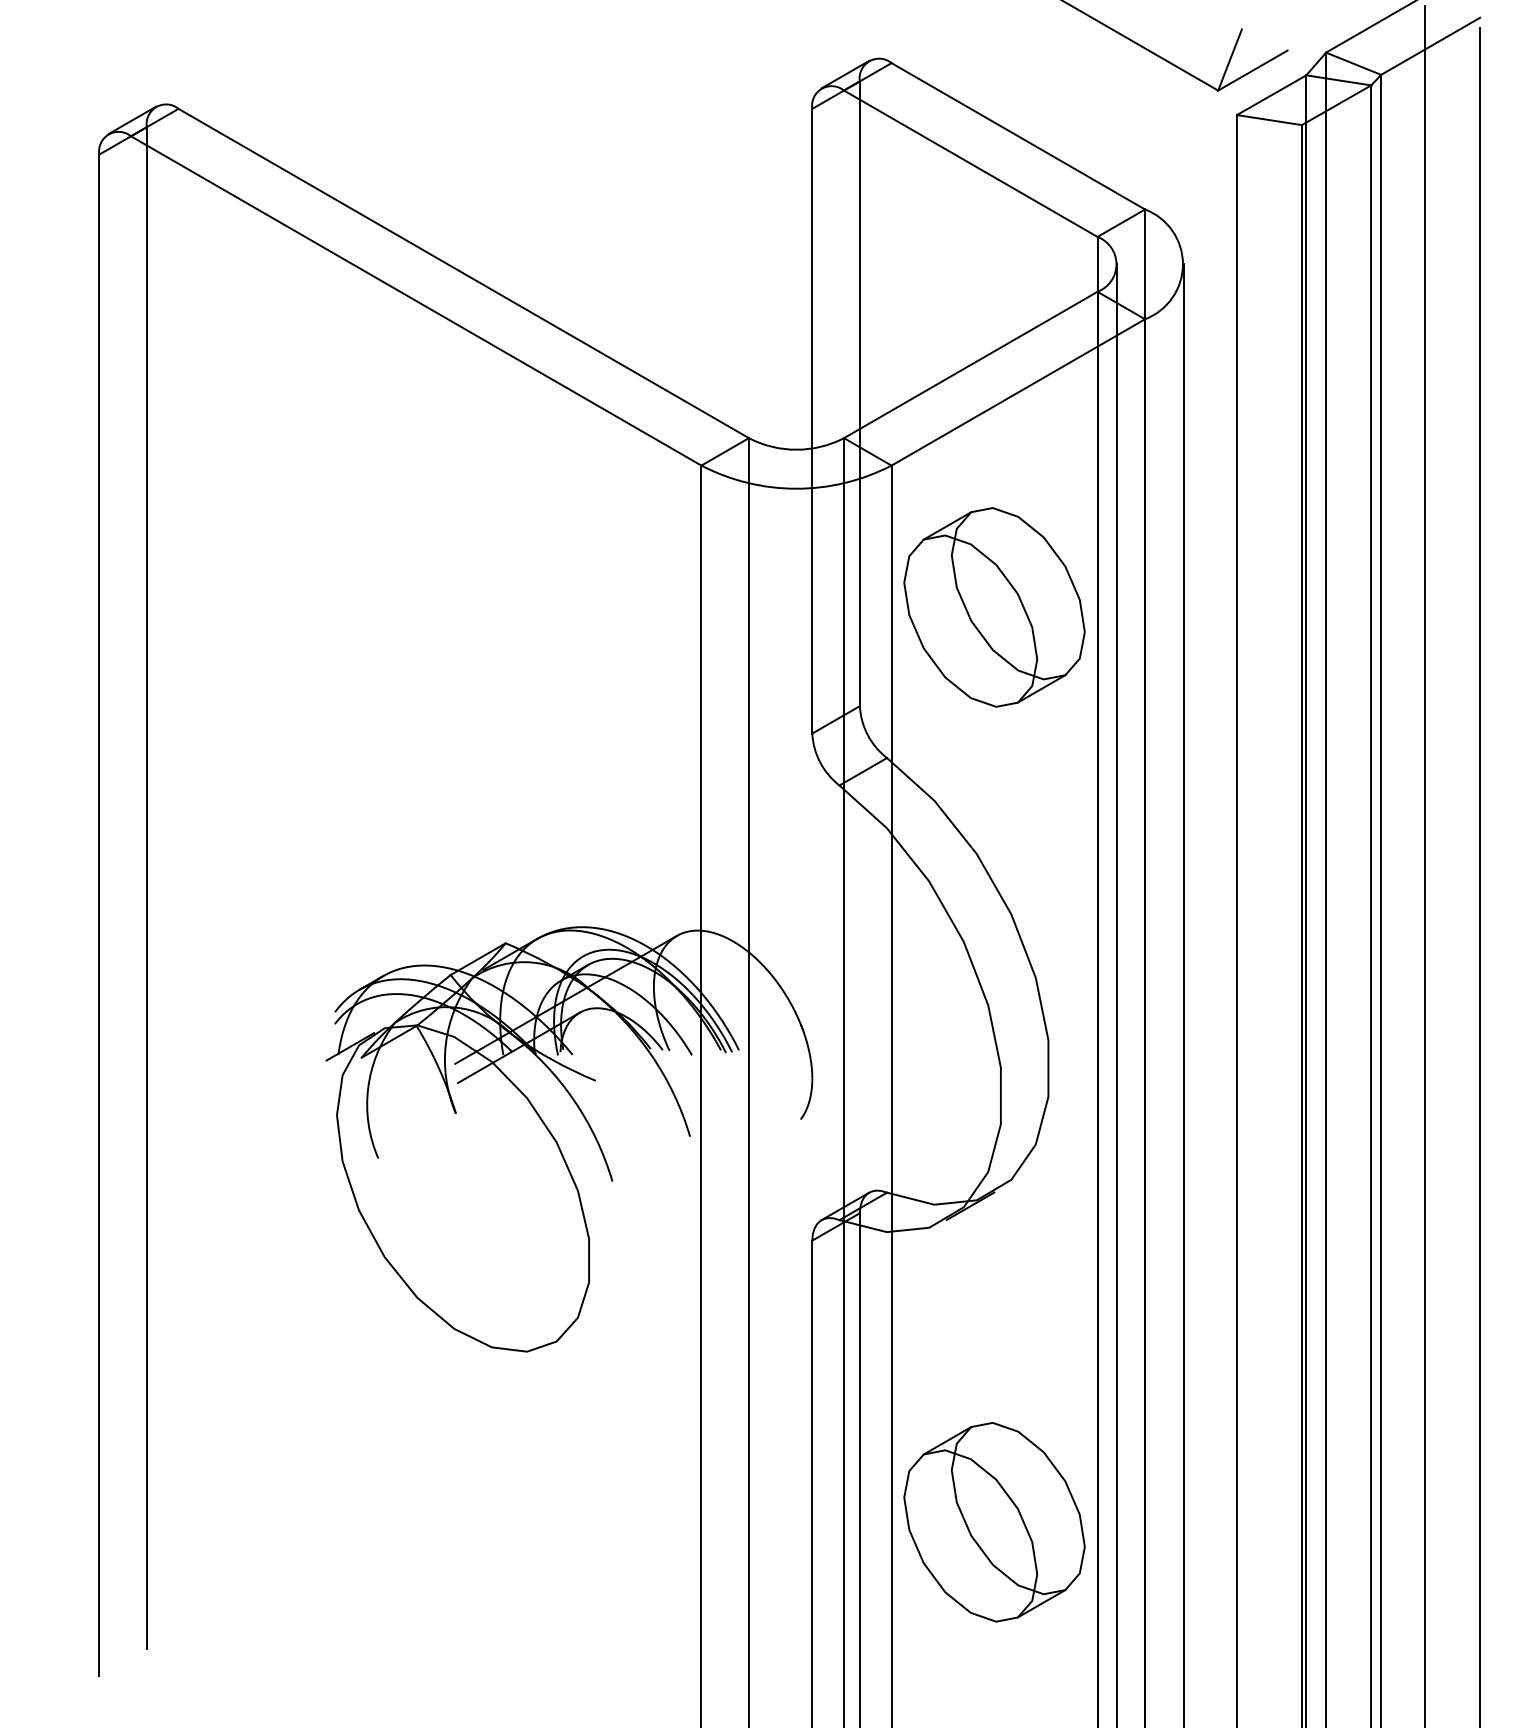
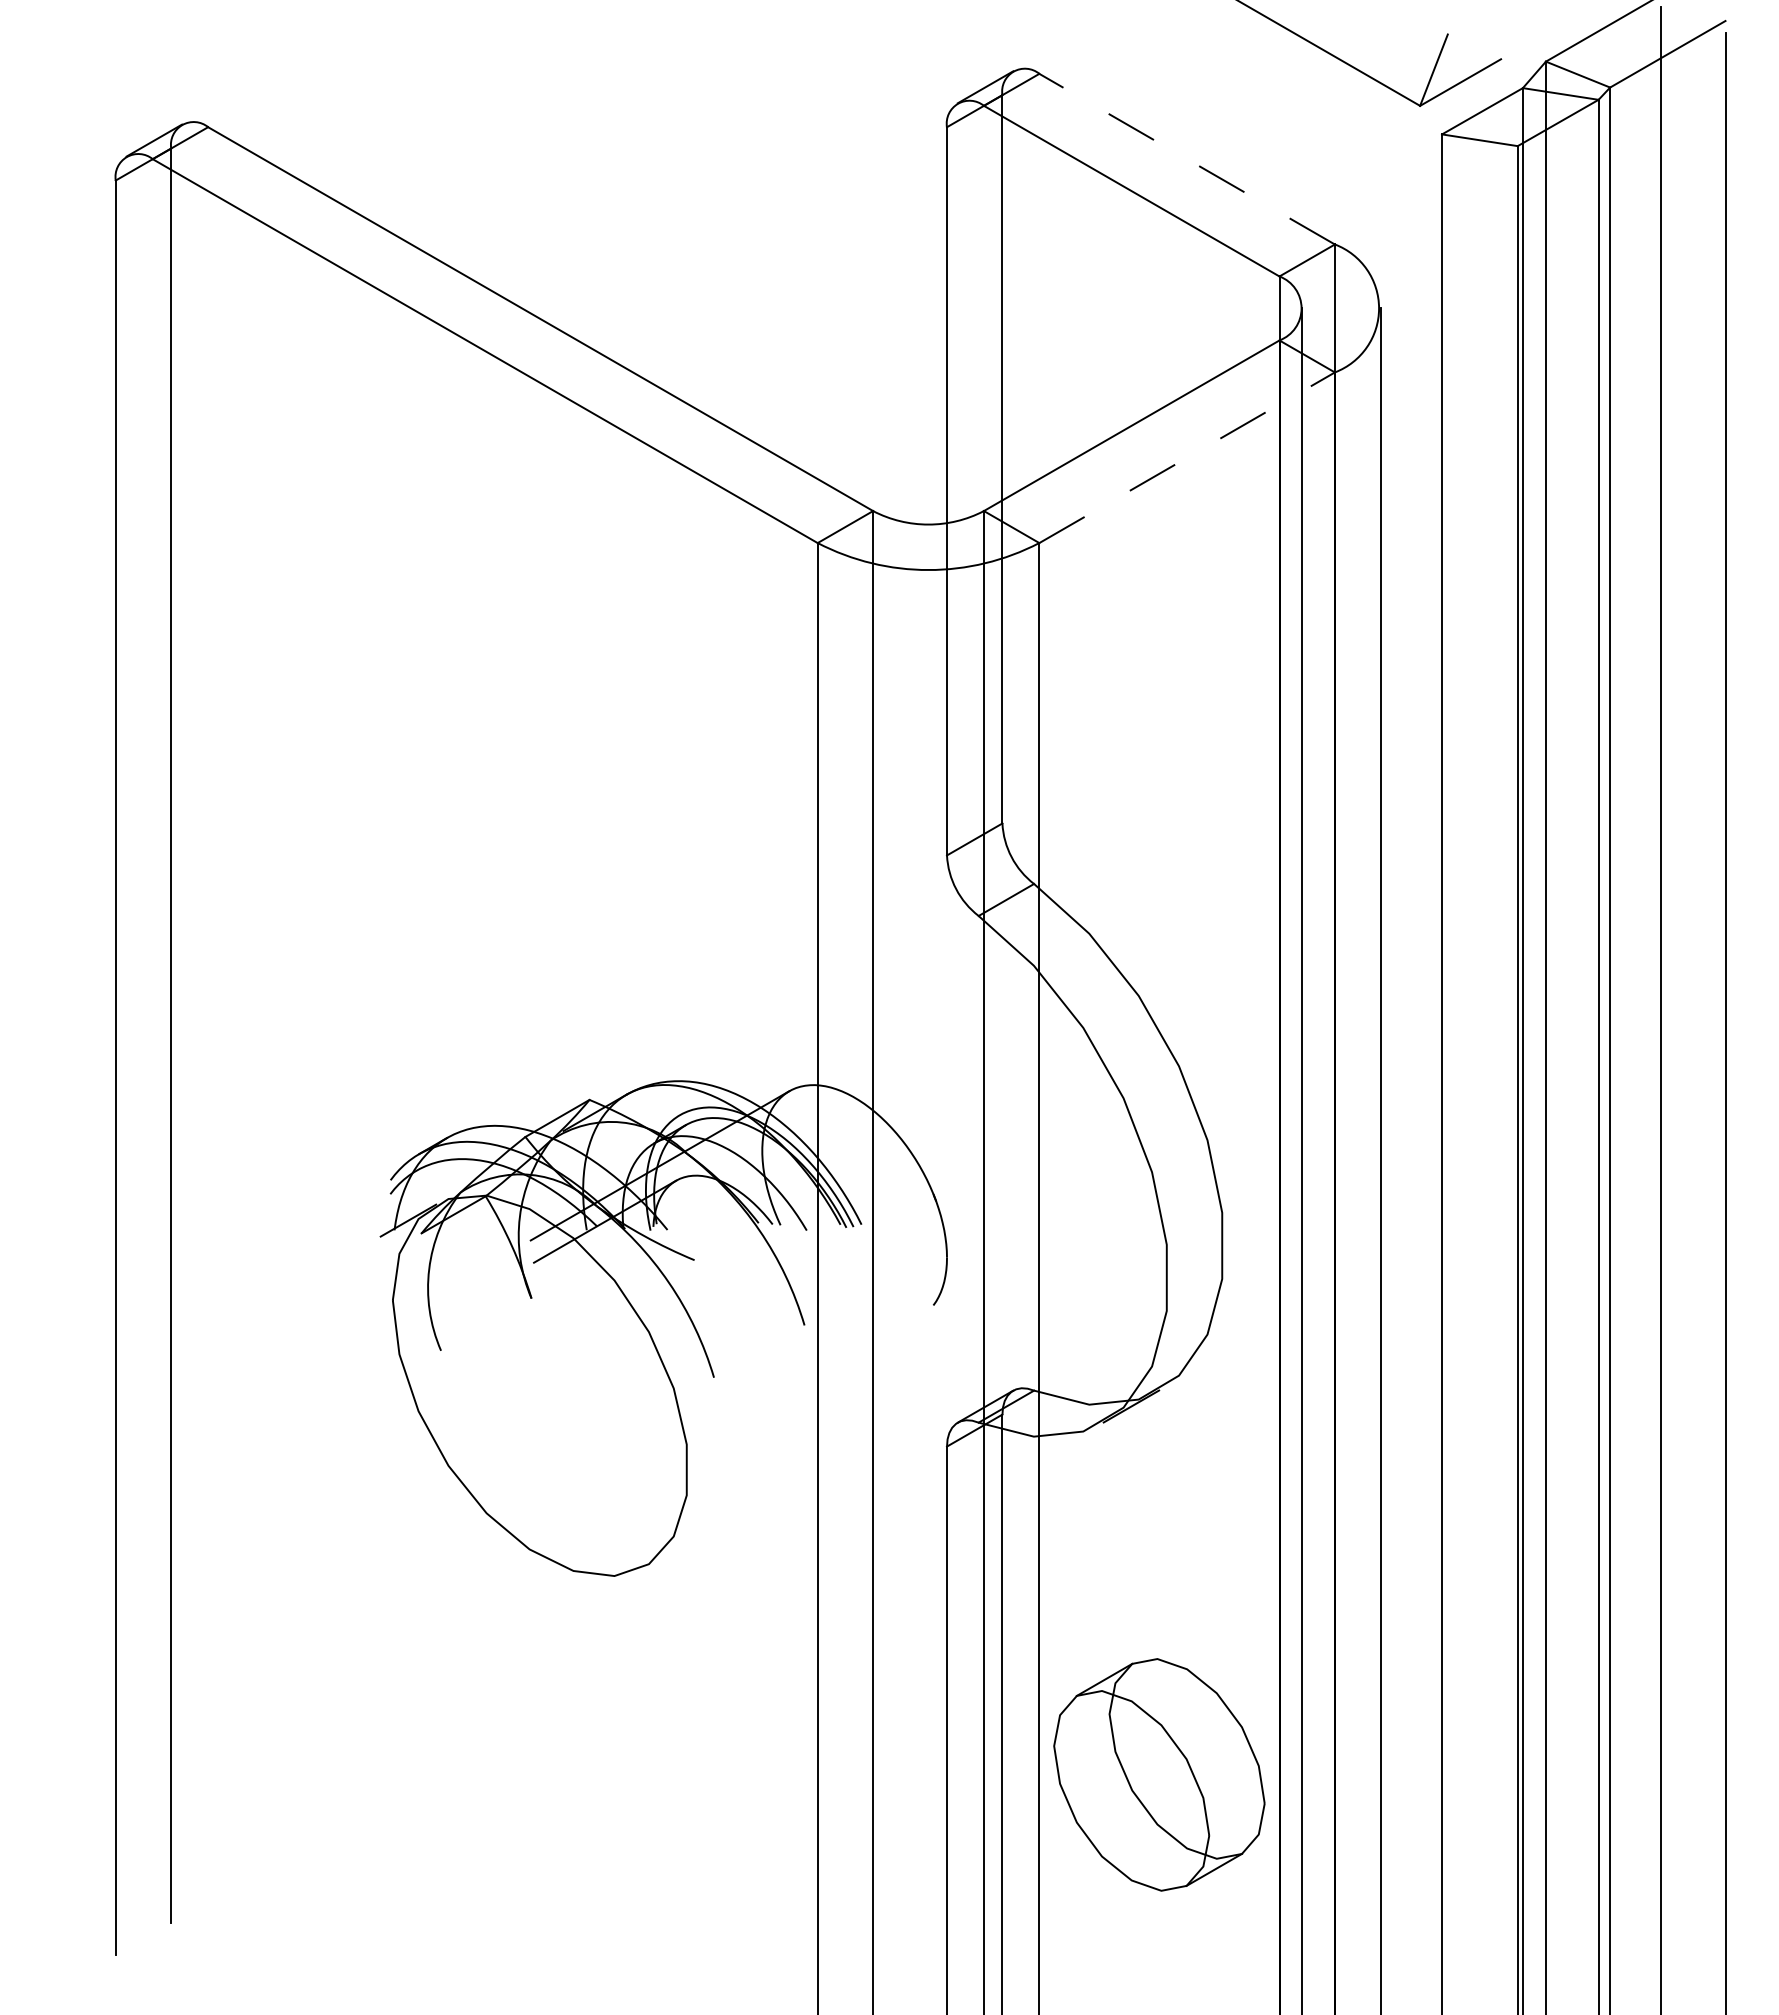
line: (1018, 136) -> (1187, 159), solid -> dashed
line: (1018, 392) -> (1187, 457), solid -> dashed
part: (994, 607) -> (1159, 708), removed

